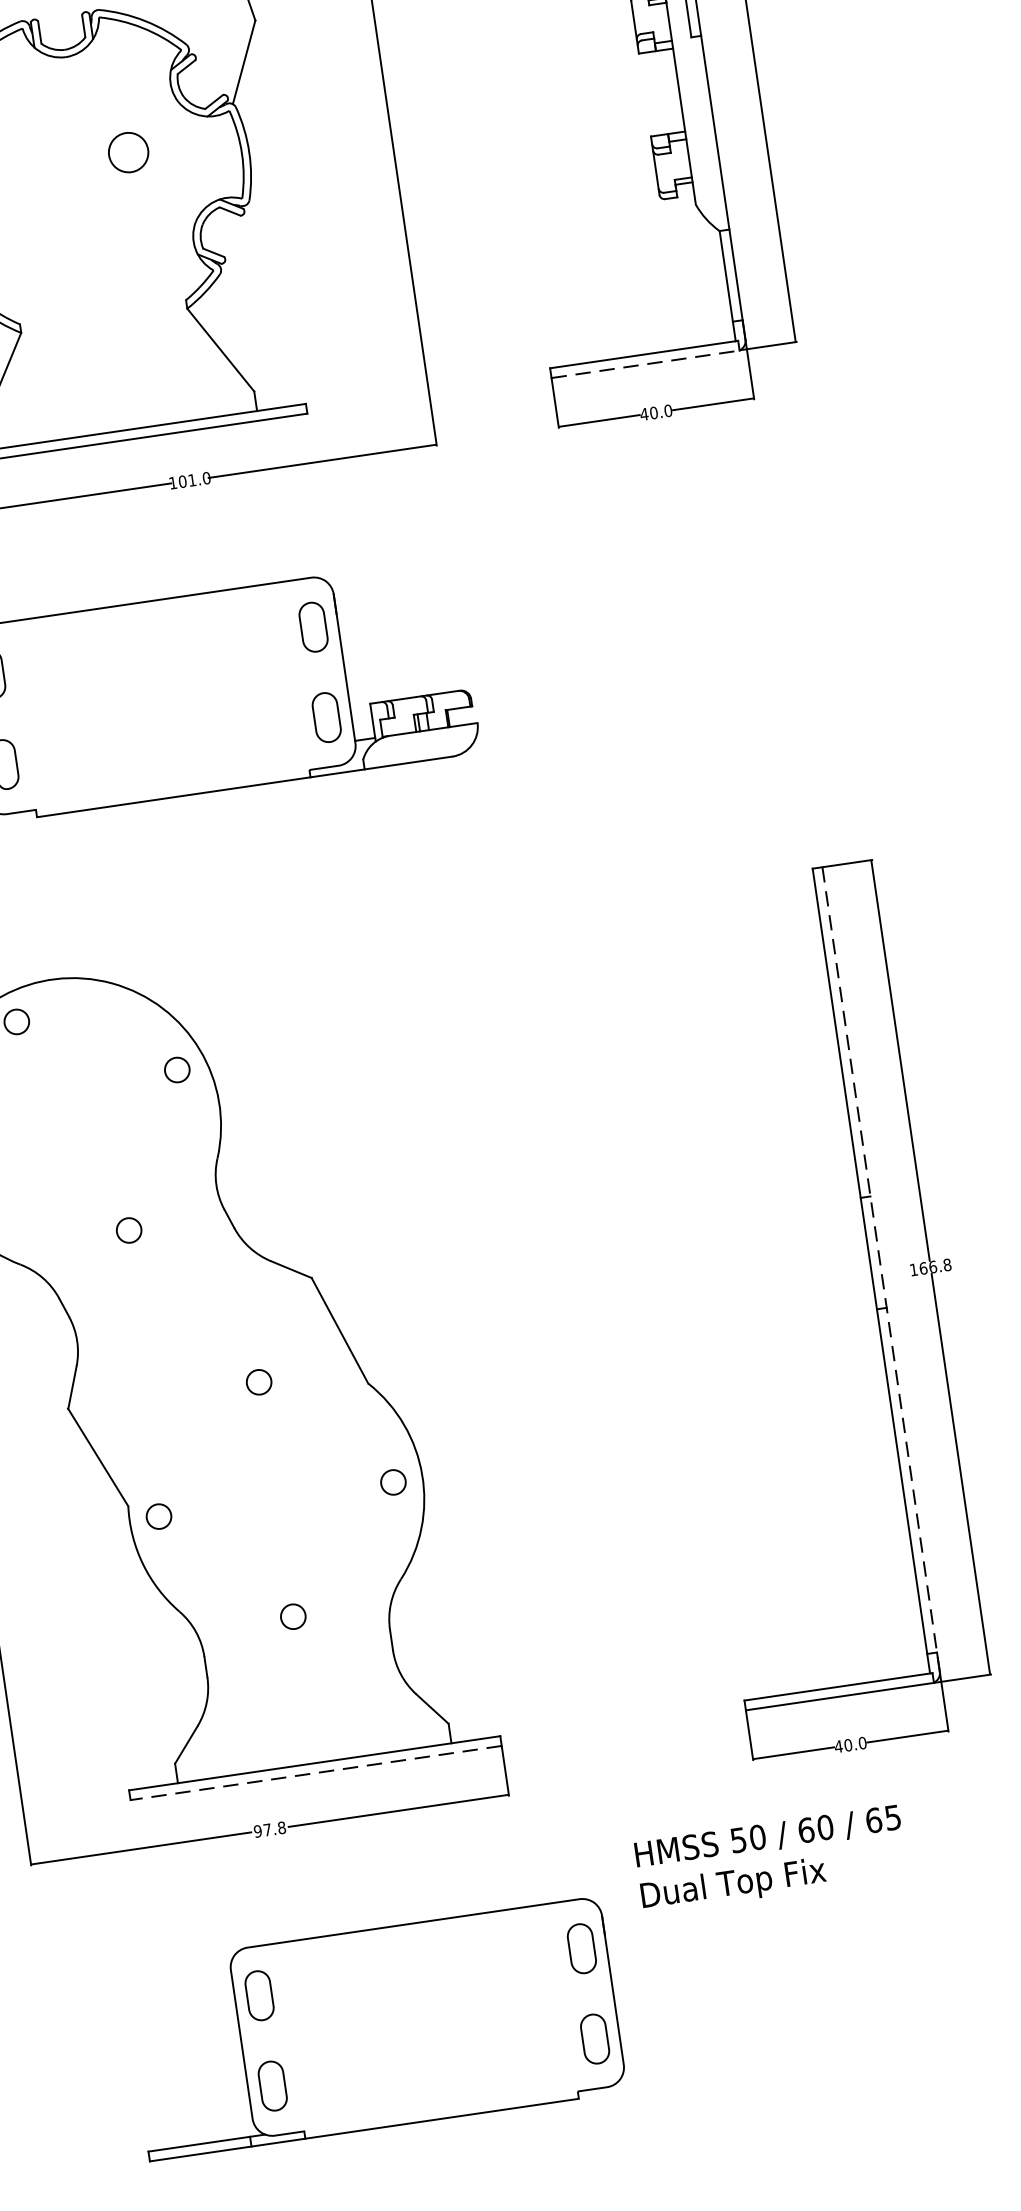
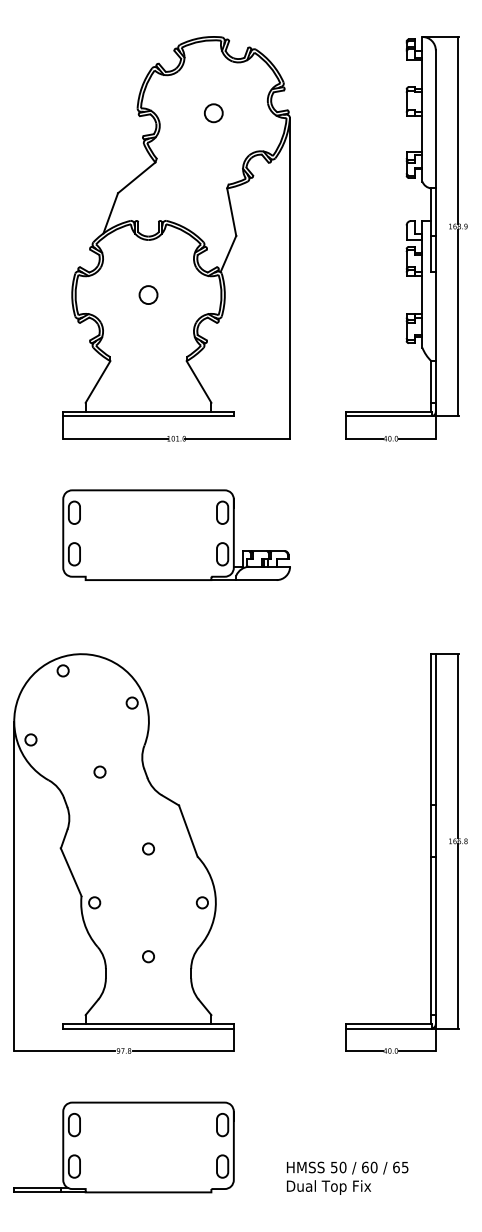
circle: (128, 151) -> (148, 294), moved
line: (646, 364) -> (389, 416), dashed -> solid
line: (880, 1270) -> (435, 839), dashed -> solid
line: (316, 1772) -> (148, 1028), dashed -> solid
text: (770, 1857) -> (347, 1177), moved
part: (373, 2029) -> (123, 1147), moved

